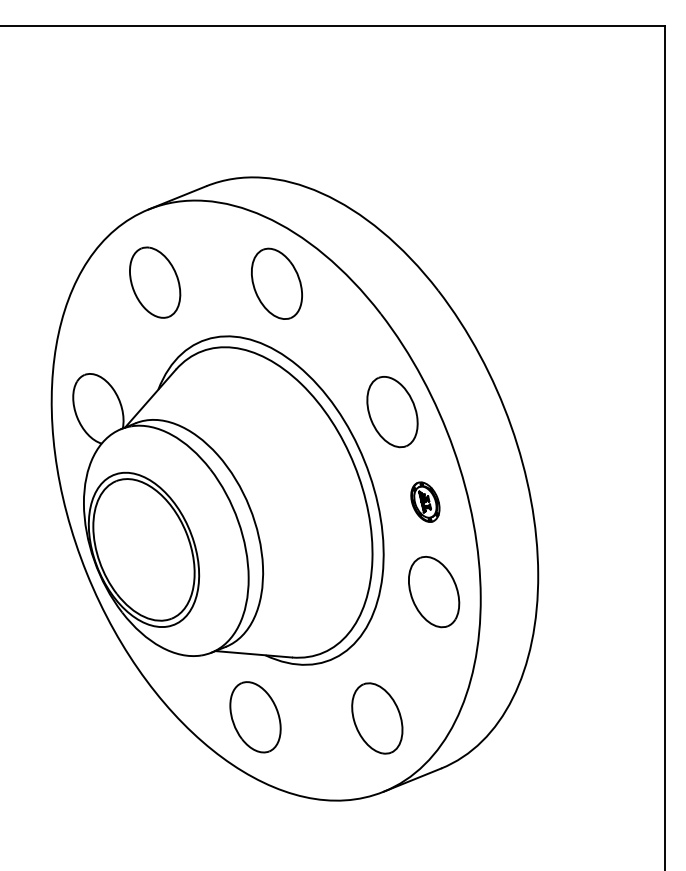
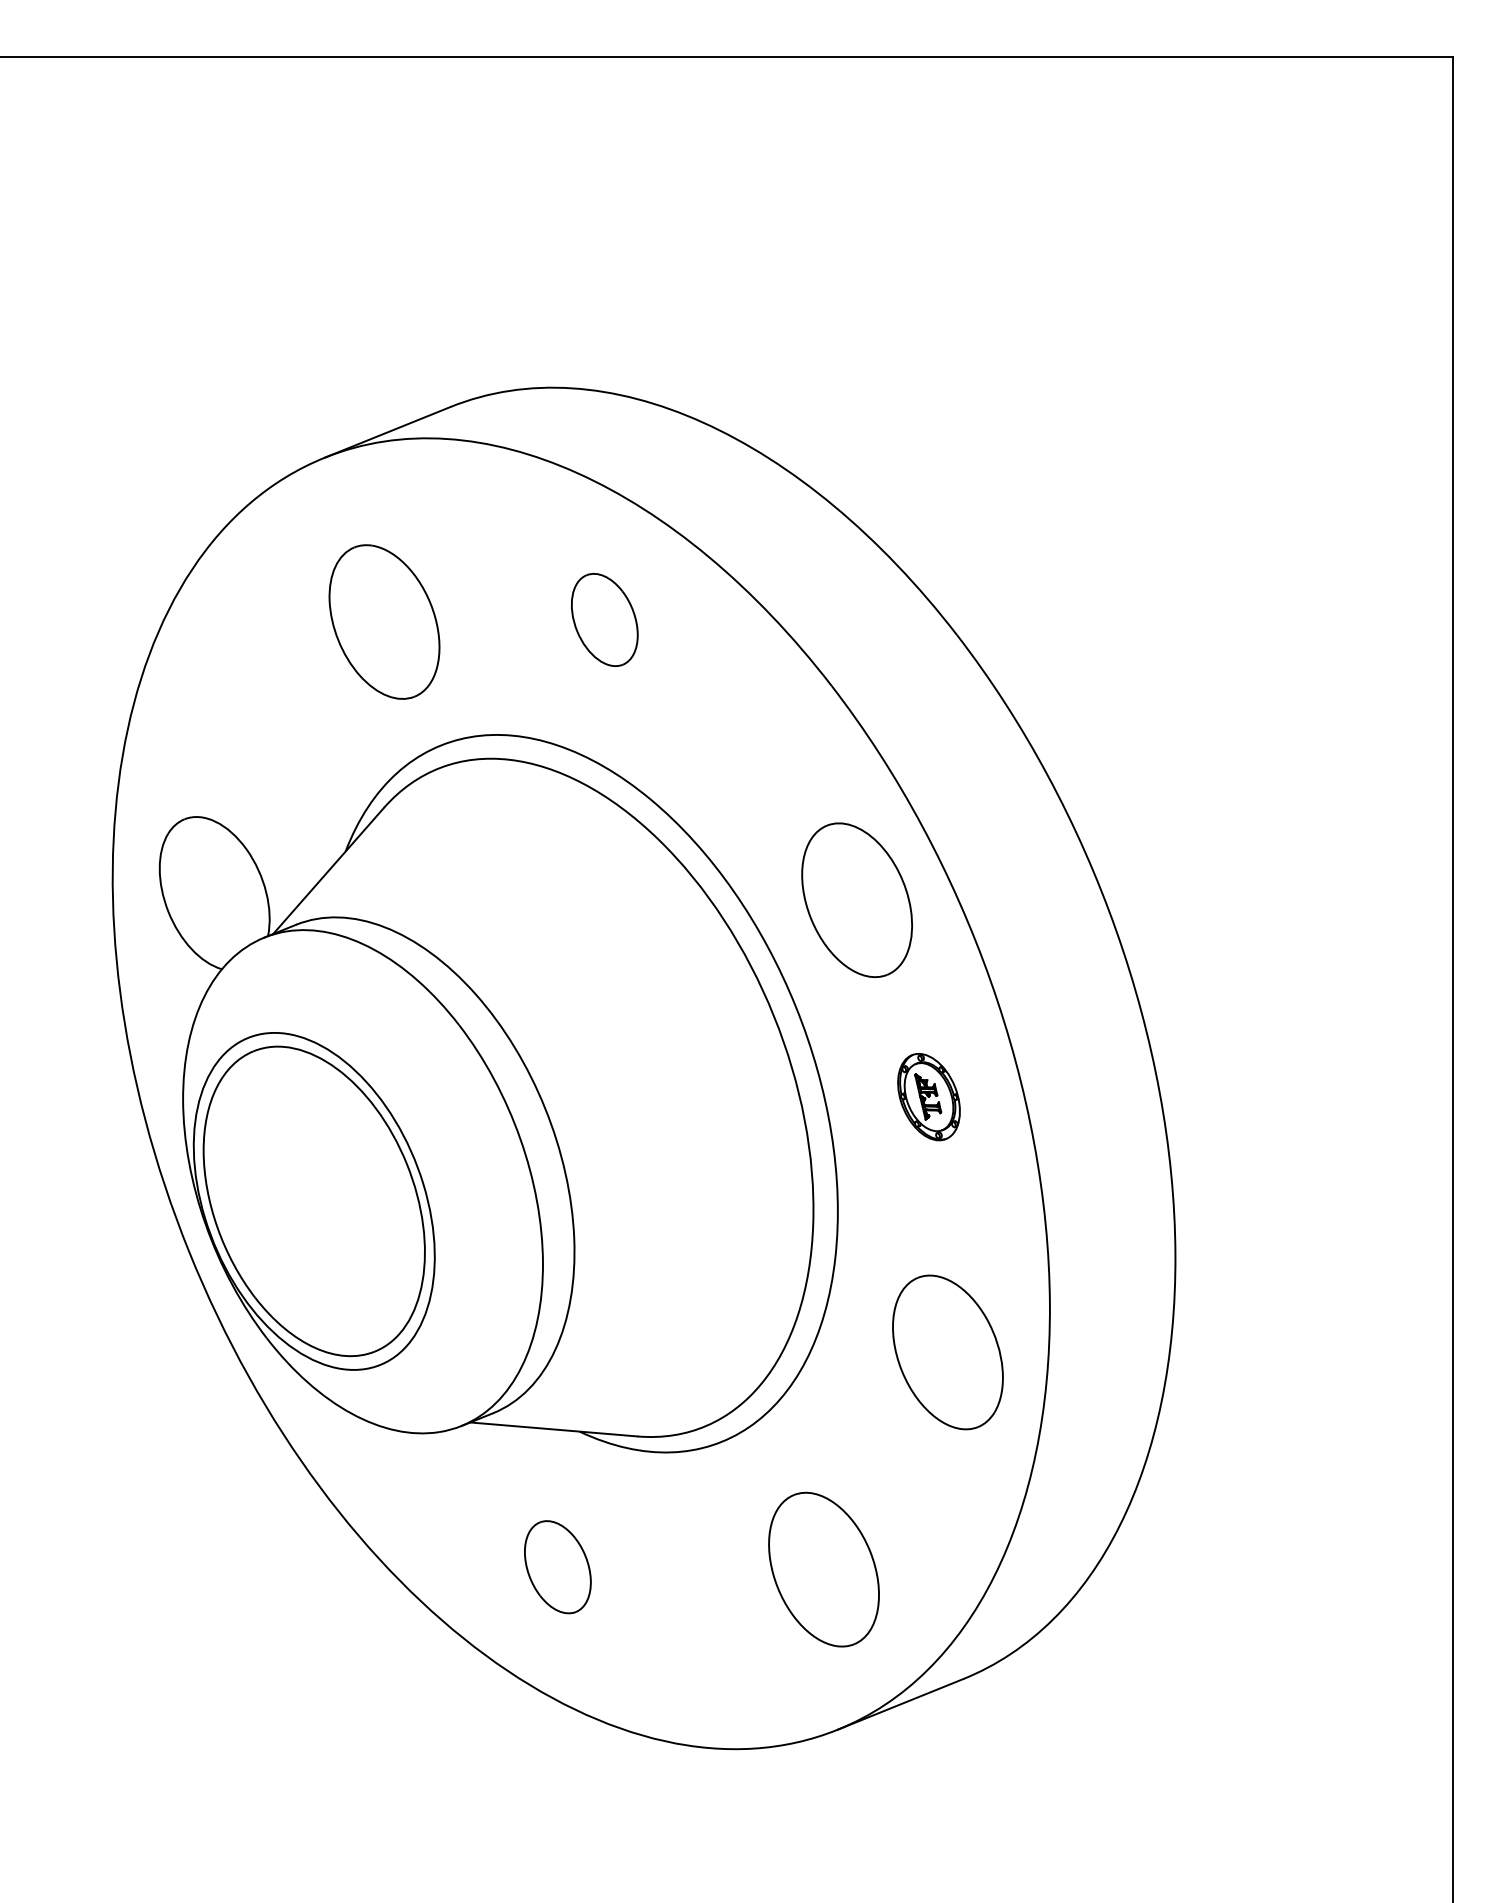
part: (155, 282) -> (385, 621), moved
part: (276, 283) -> (603, 619), size x0.6
part: (434, 592) -> (948, 1353), moved
part: (255, 717) -> (557, 1567), size x0.6

